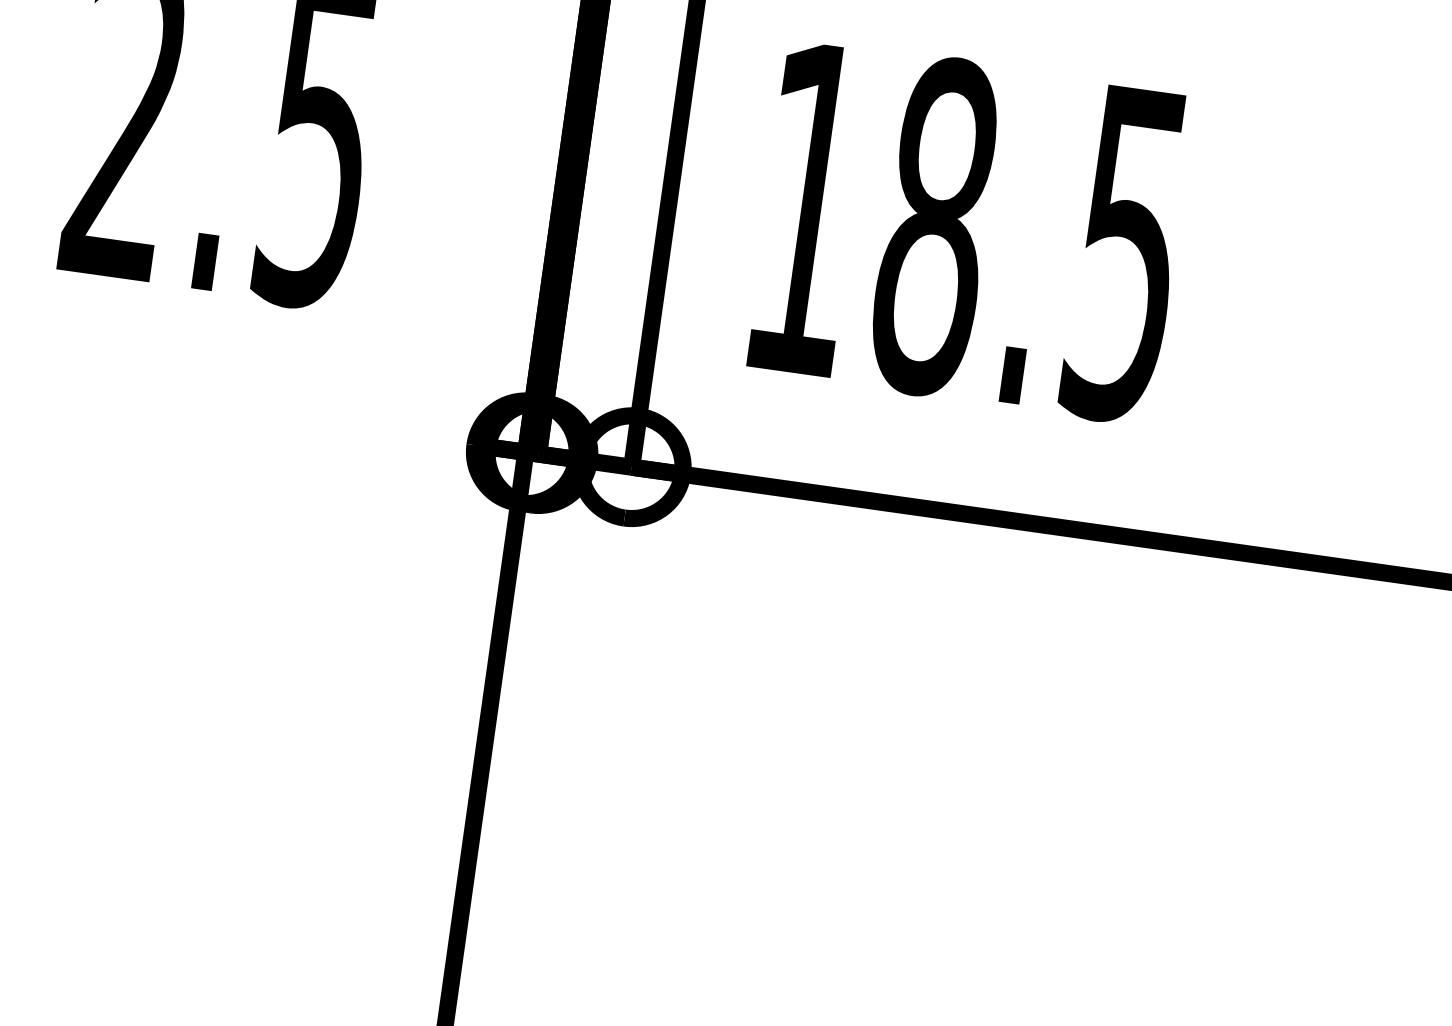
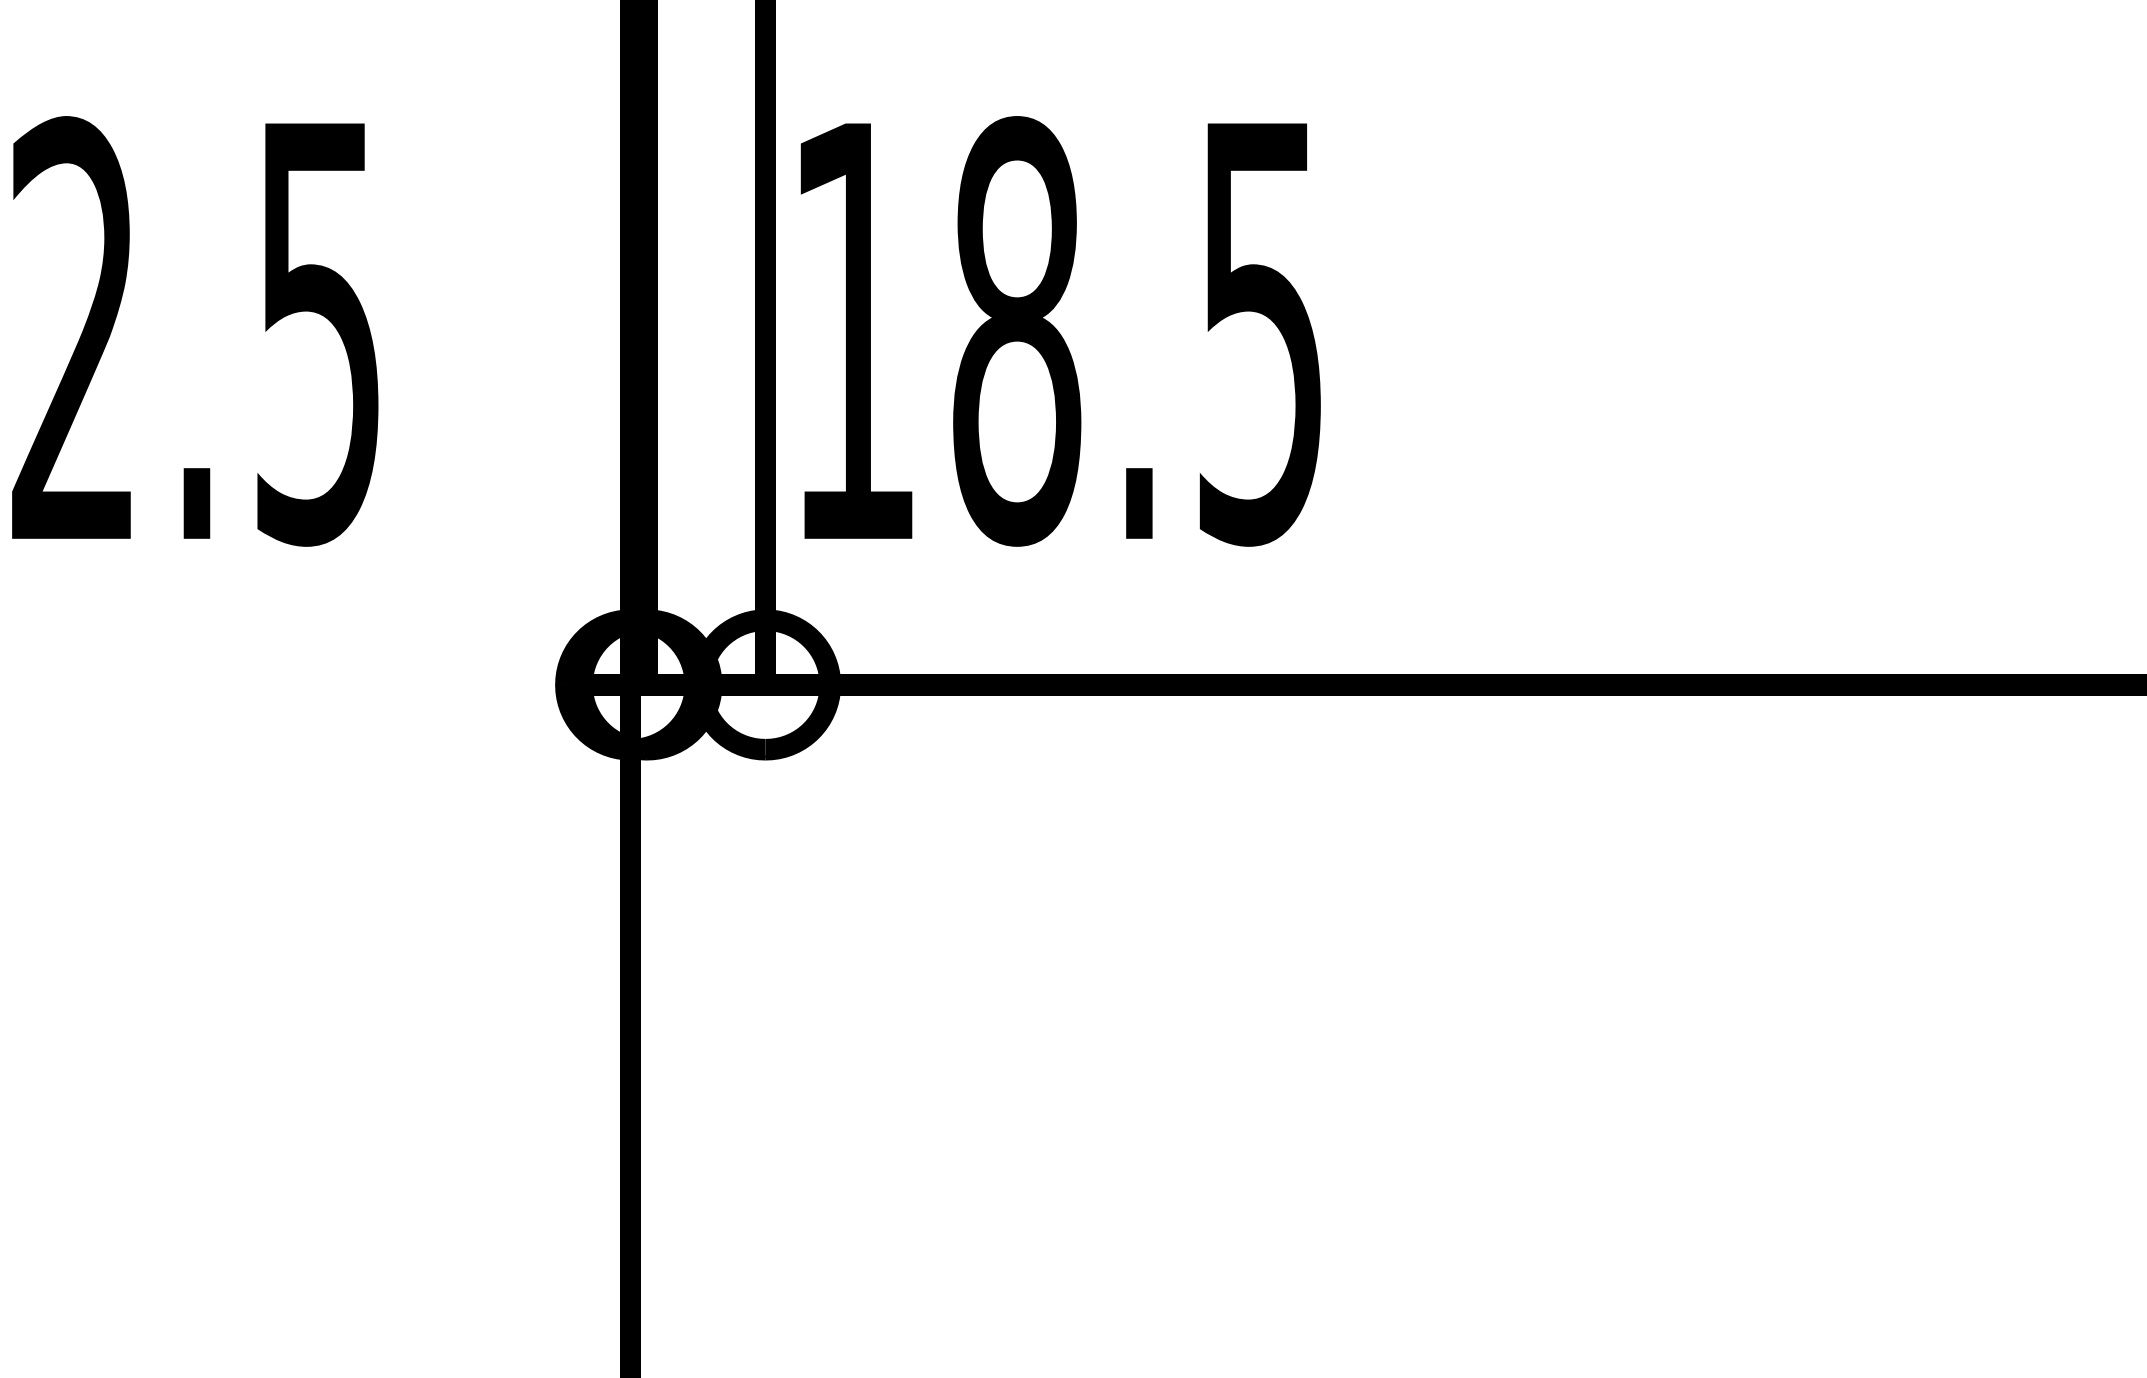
text: (969, 231) -> (1060, 331), moved

